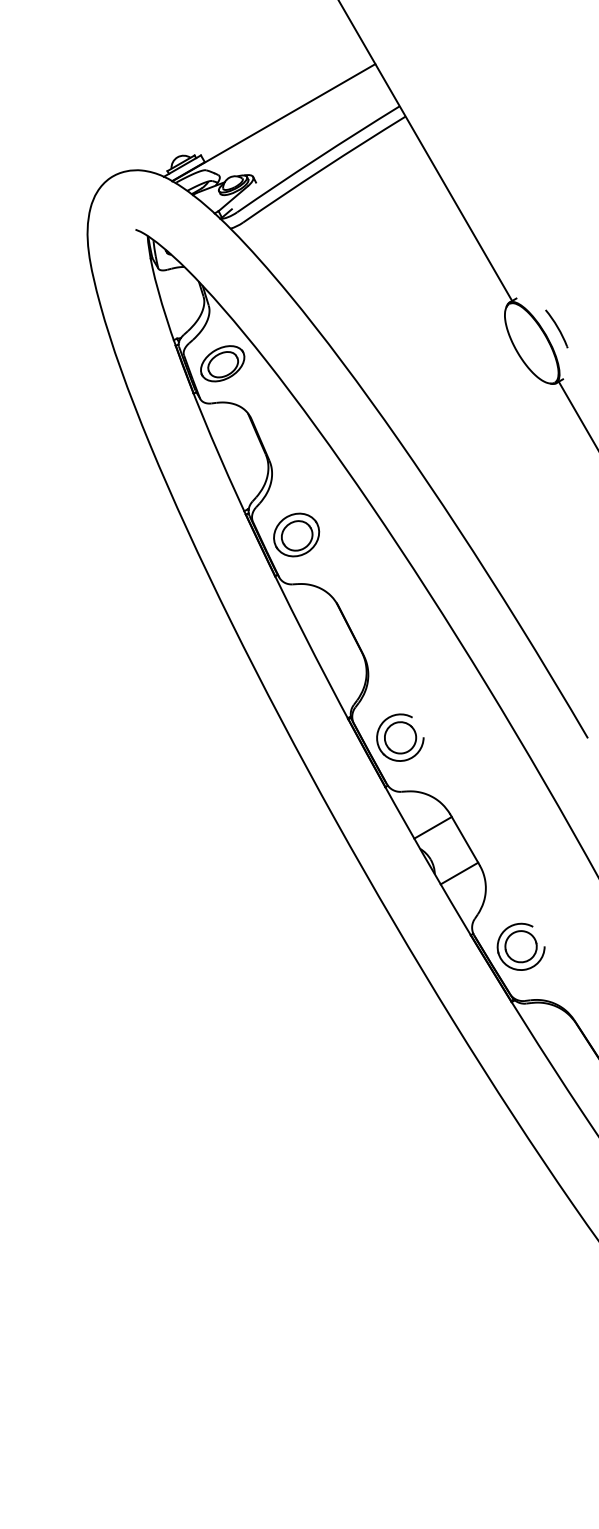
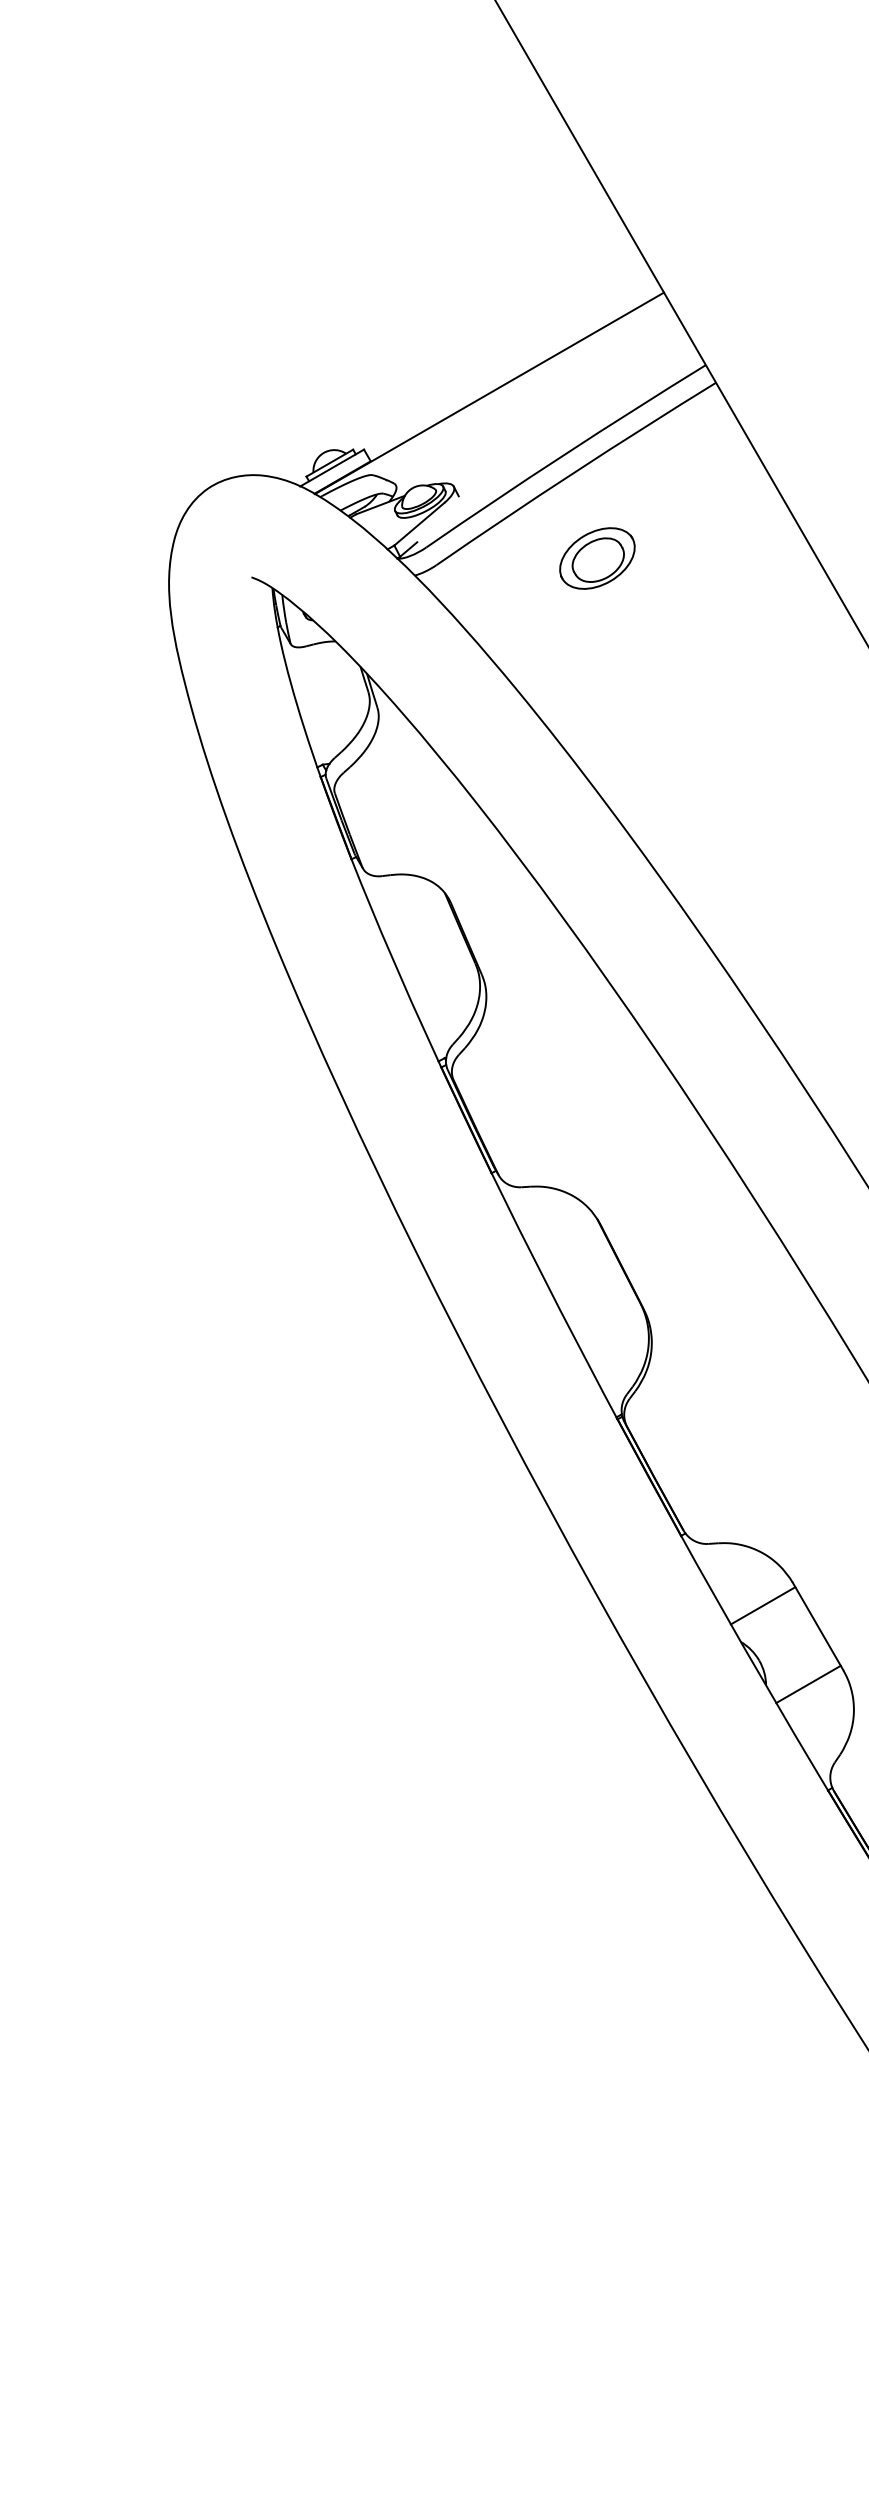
part: (222, 363) -> (597, 558), moved
part: (296, 534) -> (528, 1101), removed
part: (400, 737) -> (707, 1450), removed

